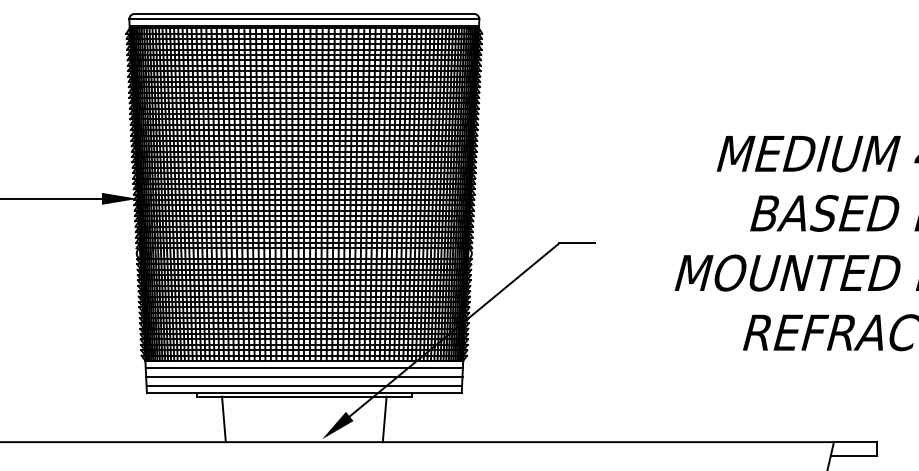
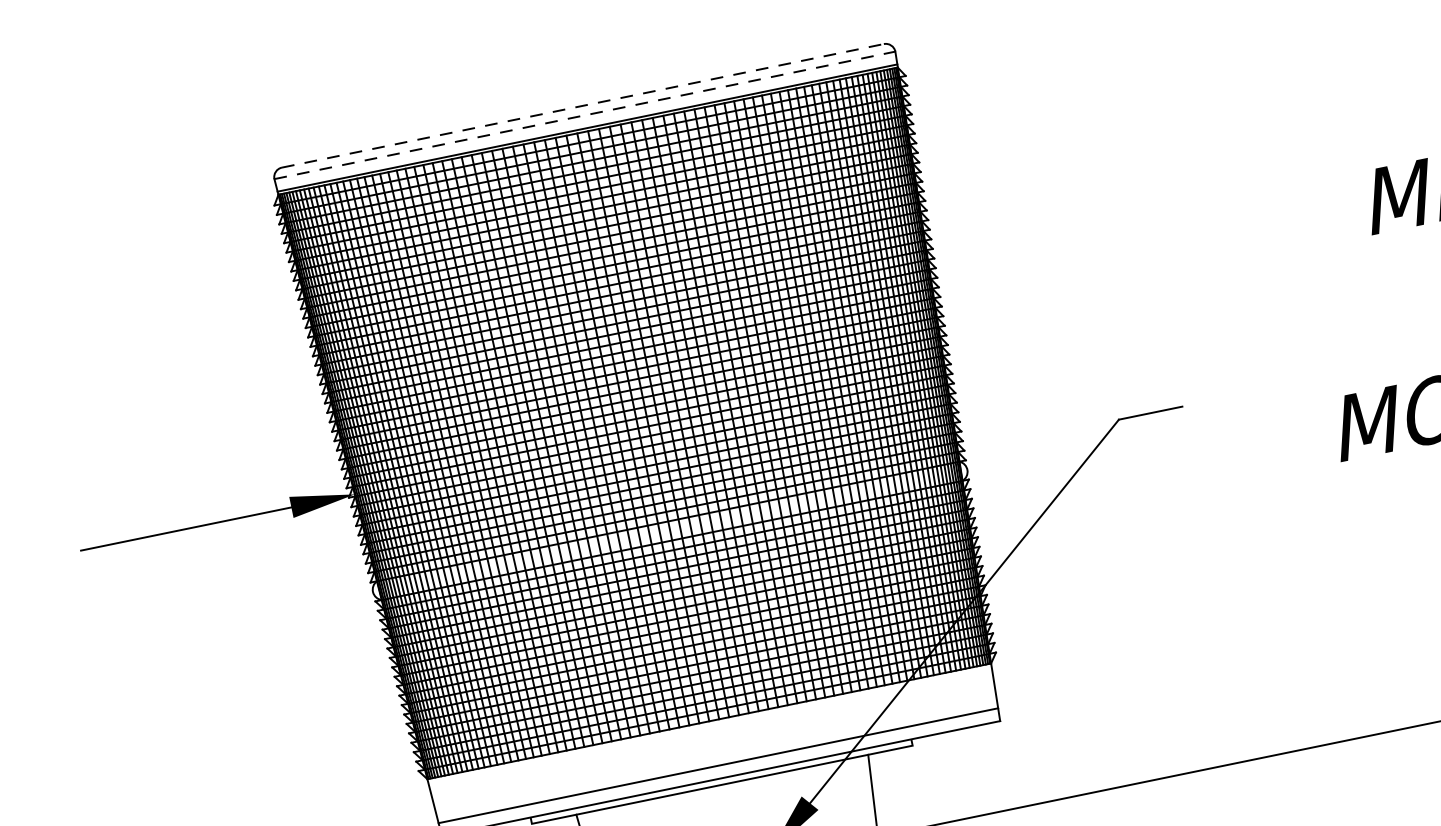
line: (304, 13) -> (583, 104), solid -> dashed
line: (304, 19) -> (585, 115), solid -> dashed
line: (303, 368) -> (710, 735), removed
line: (304, 376) -> (715, 748), removed

